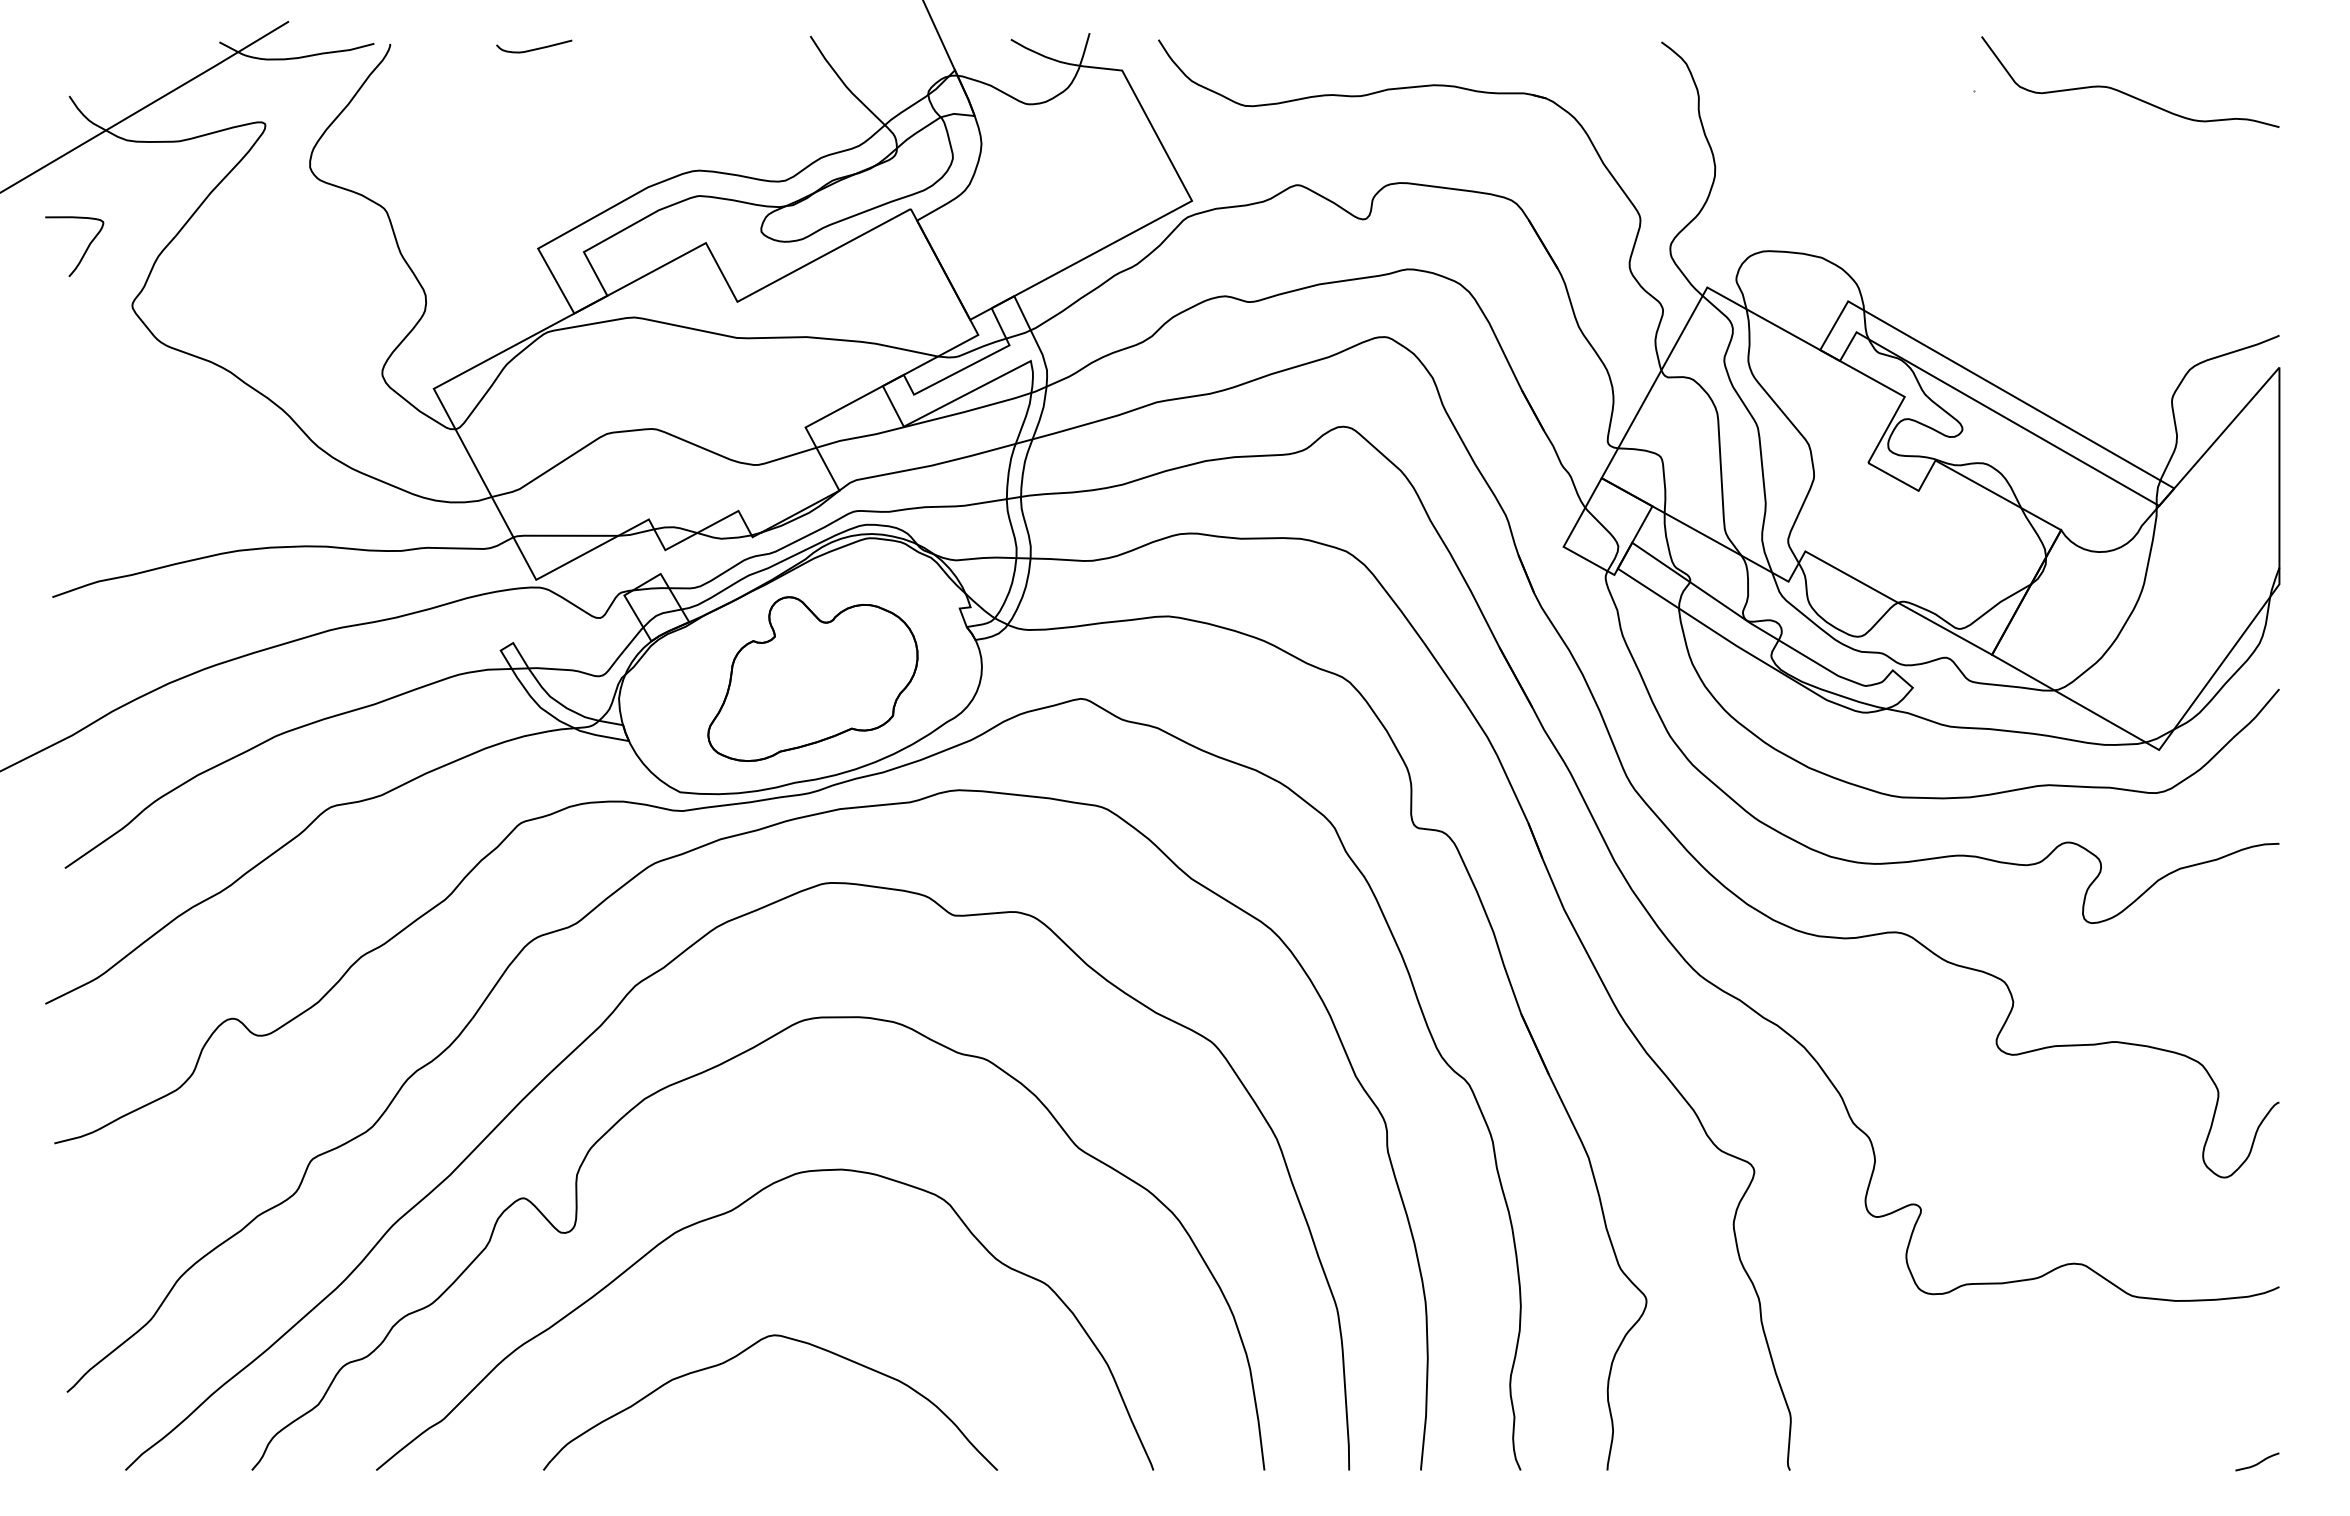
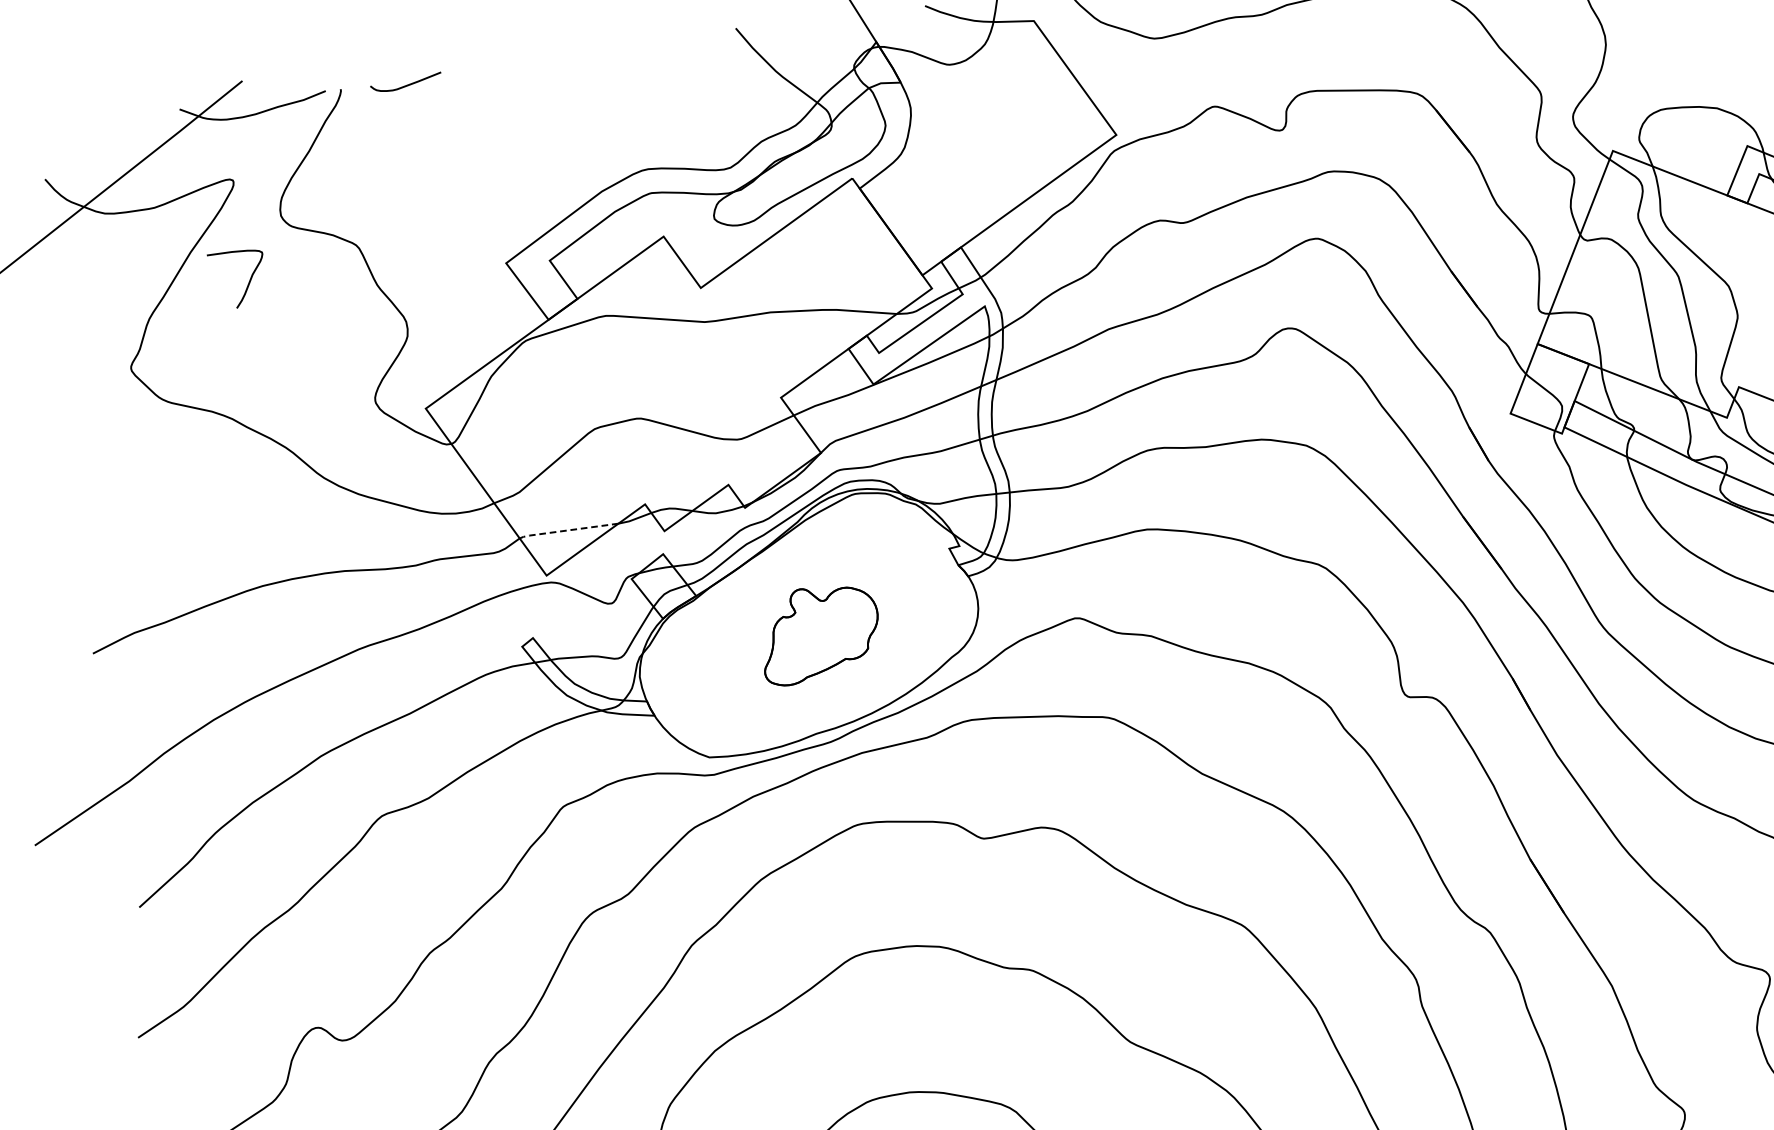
curve: (534, 48) -> (406, 84), moved
curve: (84, 251) -> (248, 282), moved
line: (563, 535) -> (566, 530), solid -> dashed
part: (812, 678) -> (819, 633), size x0.6

